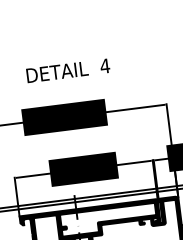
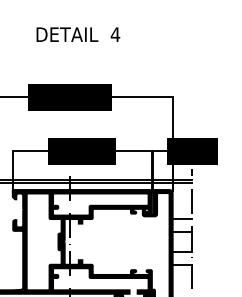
text: (68, 70) -> (78, 34), moved

